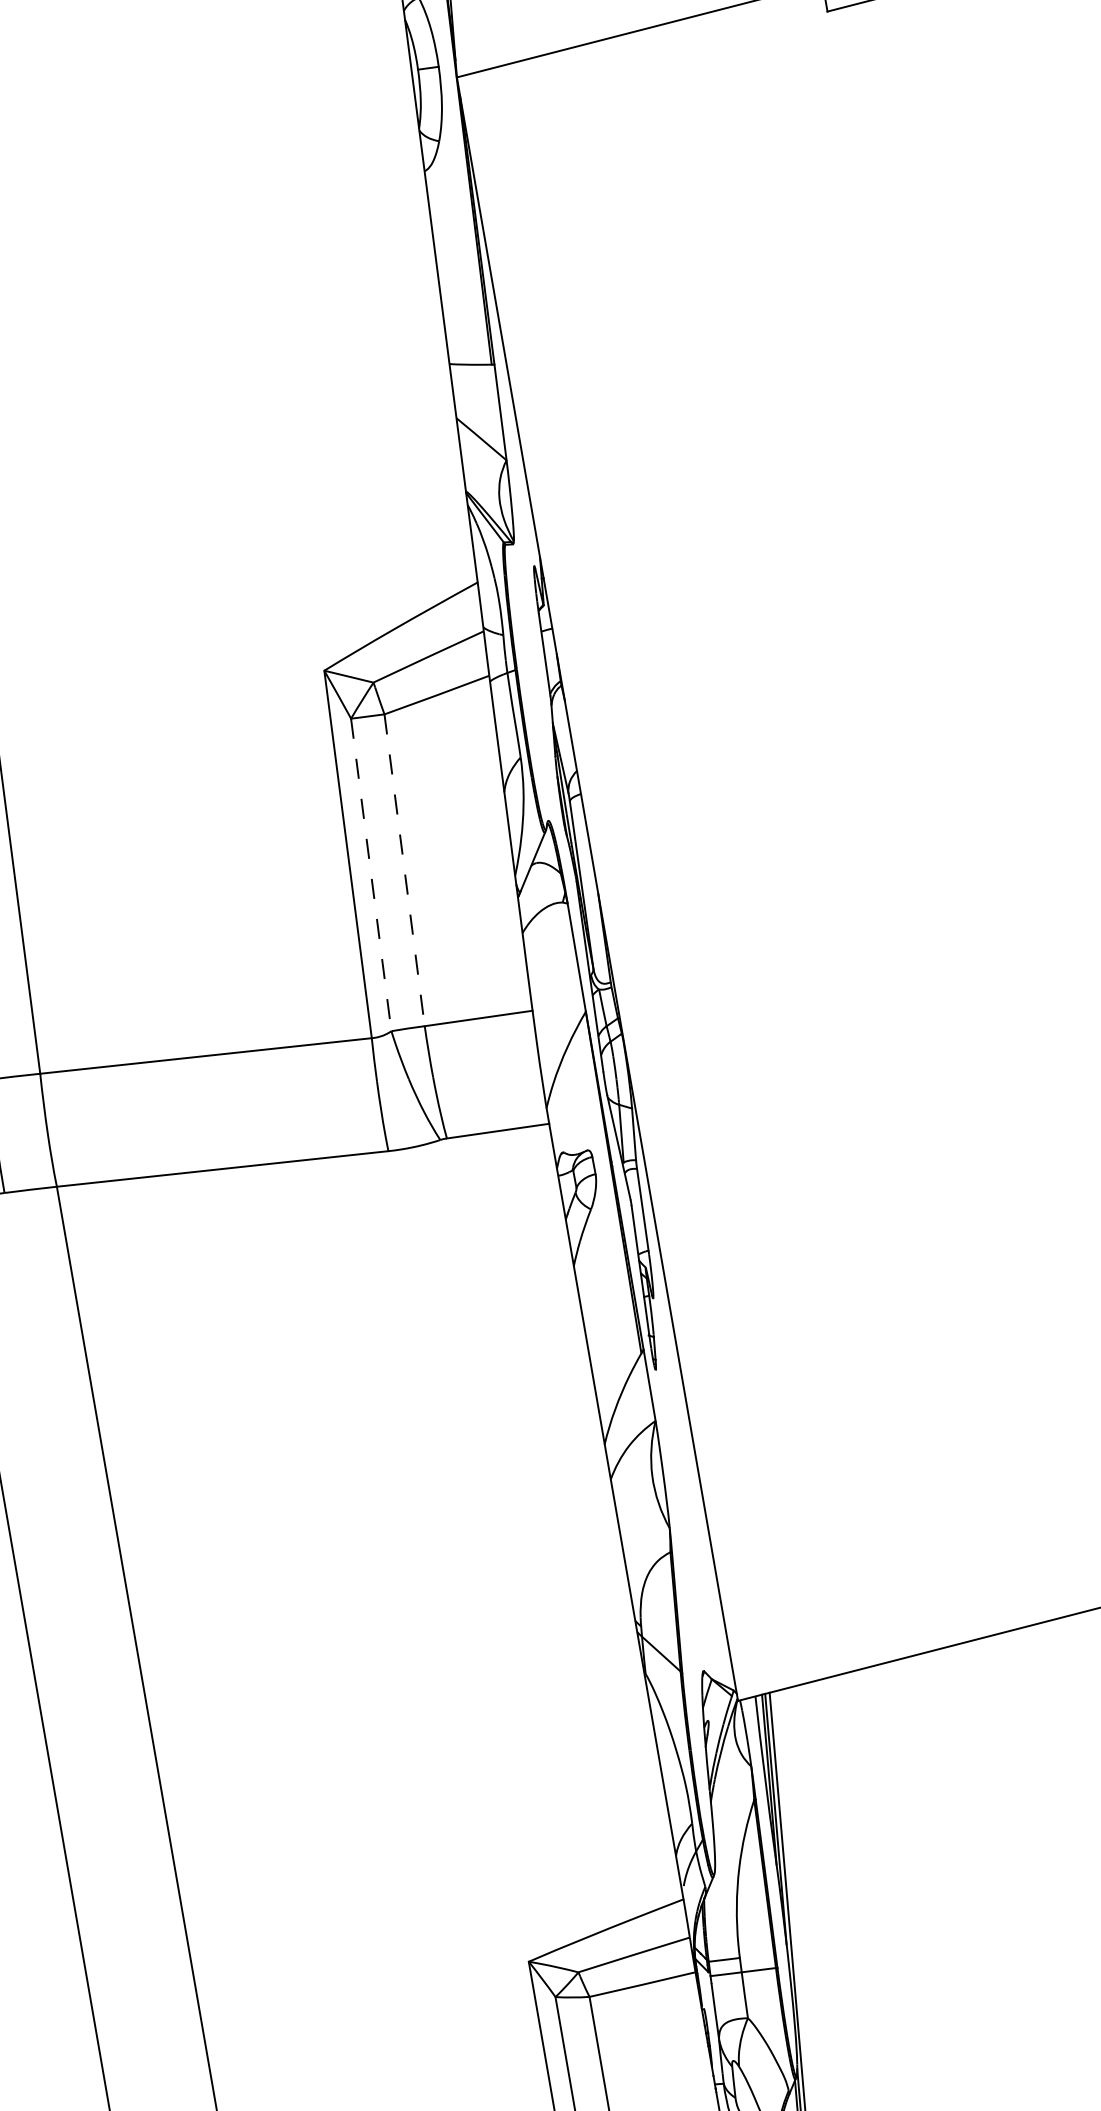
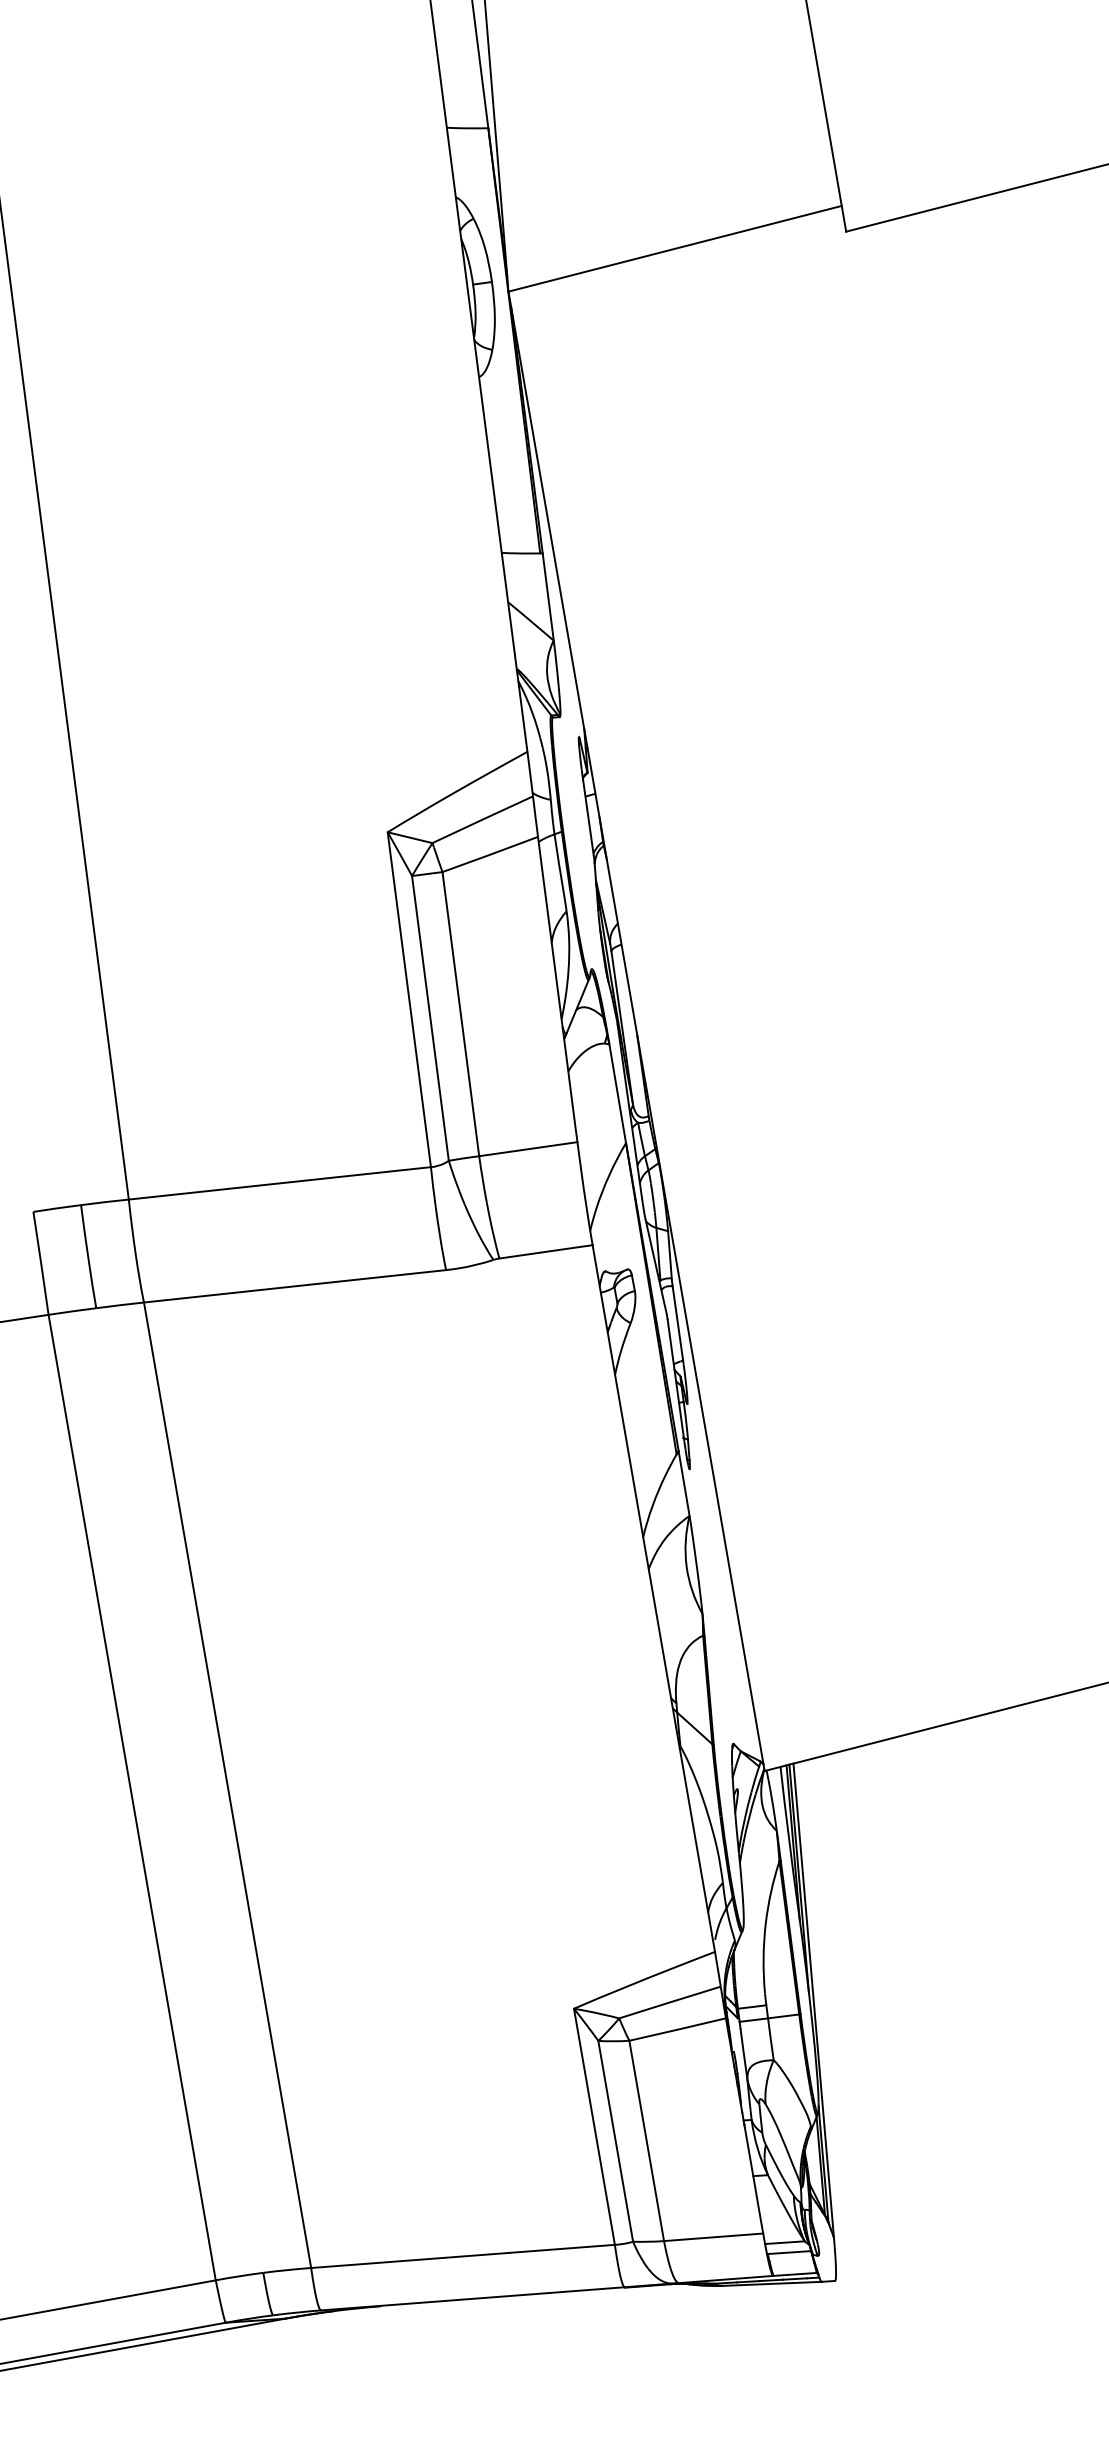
line: (404, 870) -> (460, 1014), dashed -> solid
line: (371, 875) -> (430, 1018), dashed -> solid

